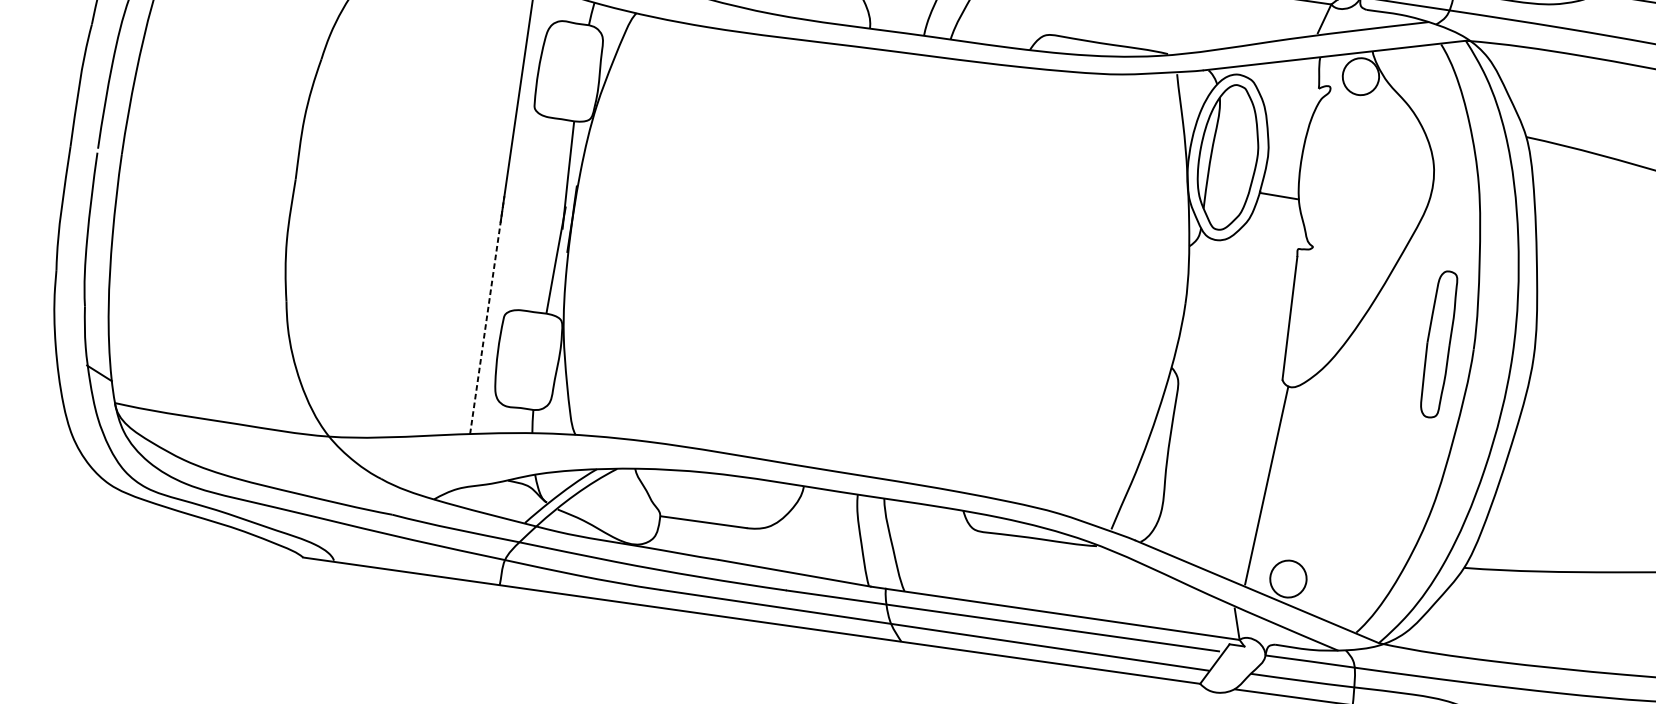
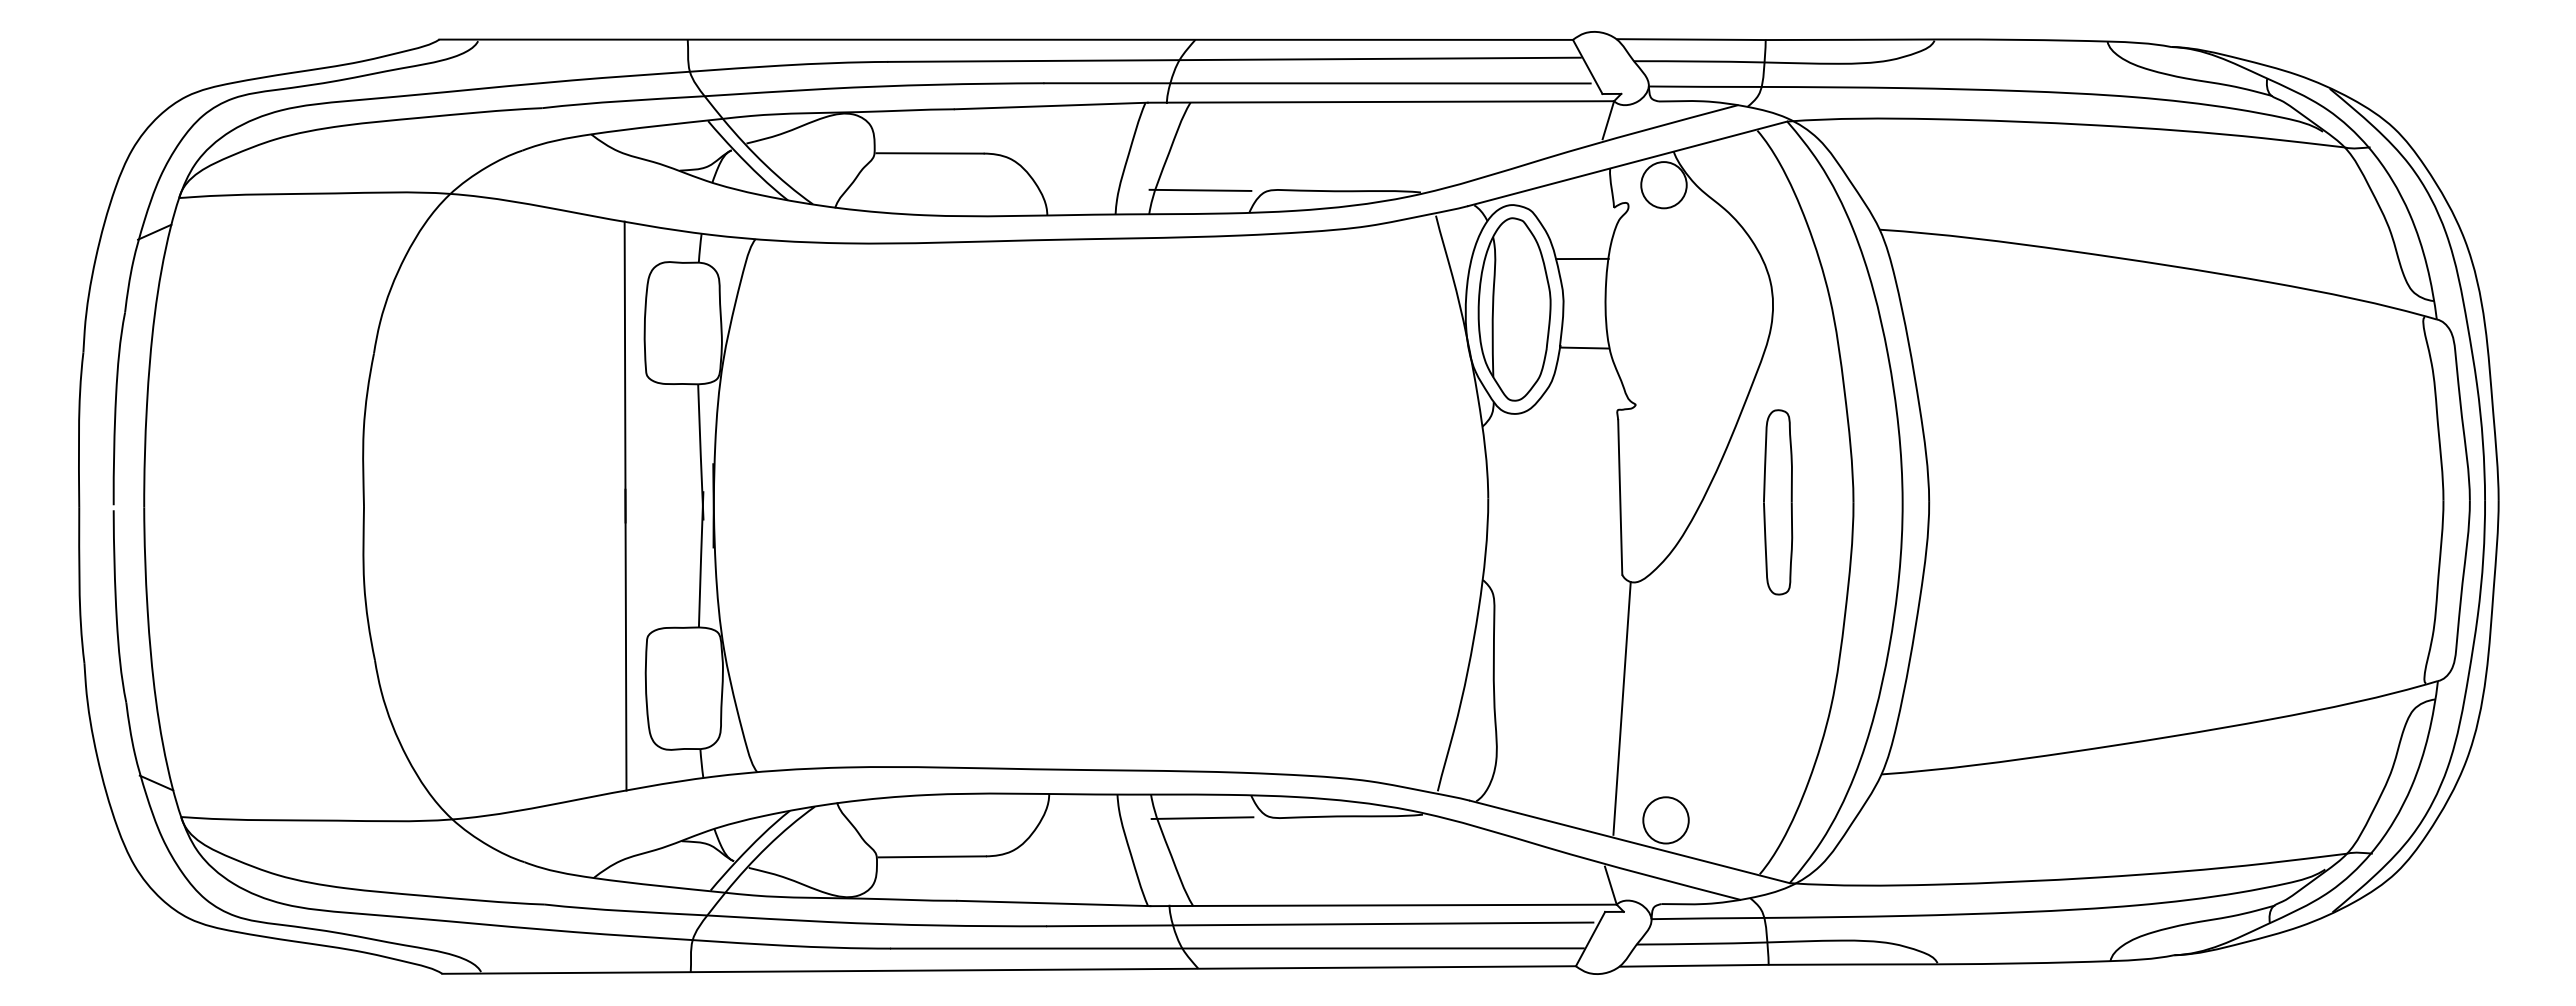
line: (994, 25) -> (1200, 189), added
line: (1287, 125) -> (1582, 258), added
line: (486, 314) -> (625, 639), dashed -> solid
part: (1438, 344) -> (1778, 502), moved
line: (922, 523) -> (1202, 818), added

